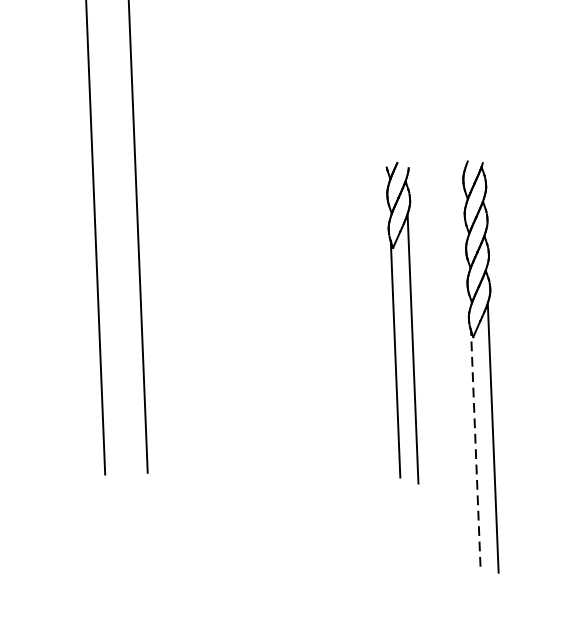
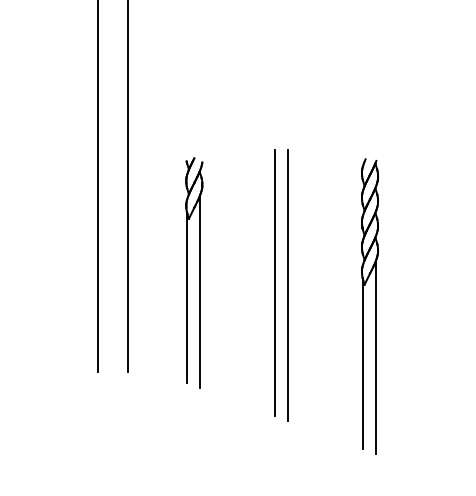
part: (403, 322) -> (194, 272), moved
line: (348, 338) -> (275, 282), added
line: (366, 342) -> (288, 285), added
line: (476, 447) -> (363, 363), dashed -> solid

